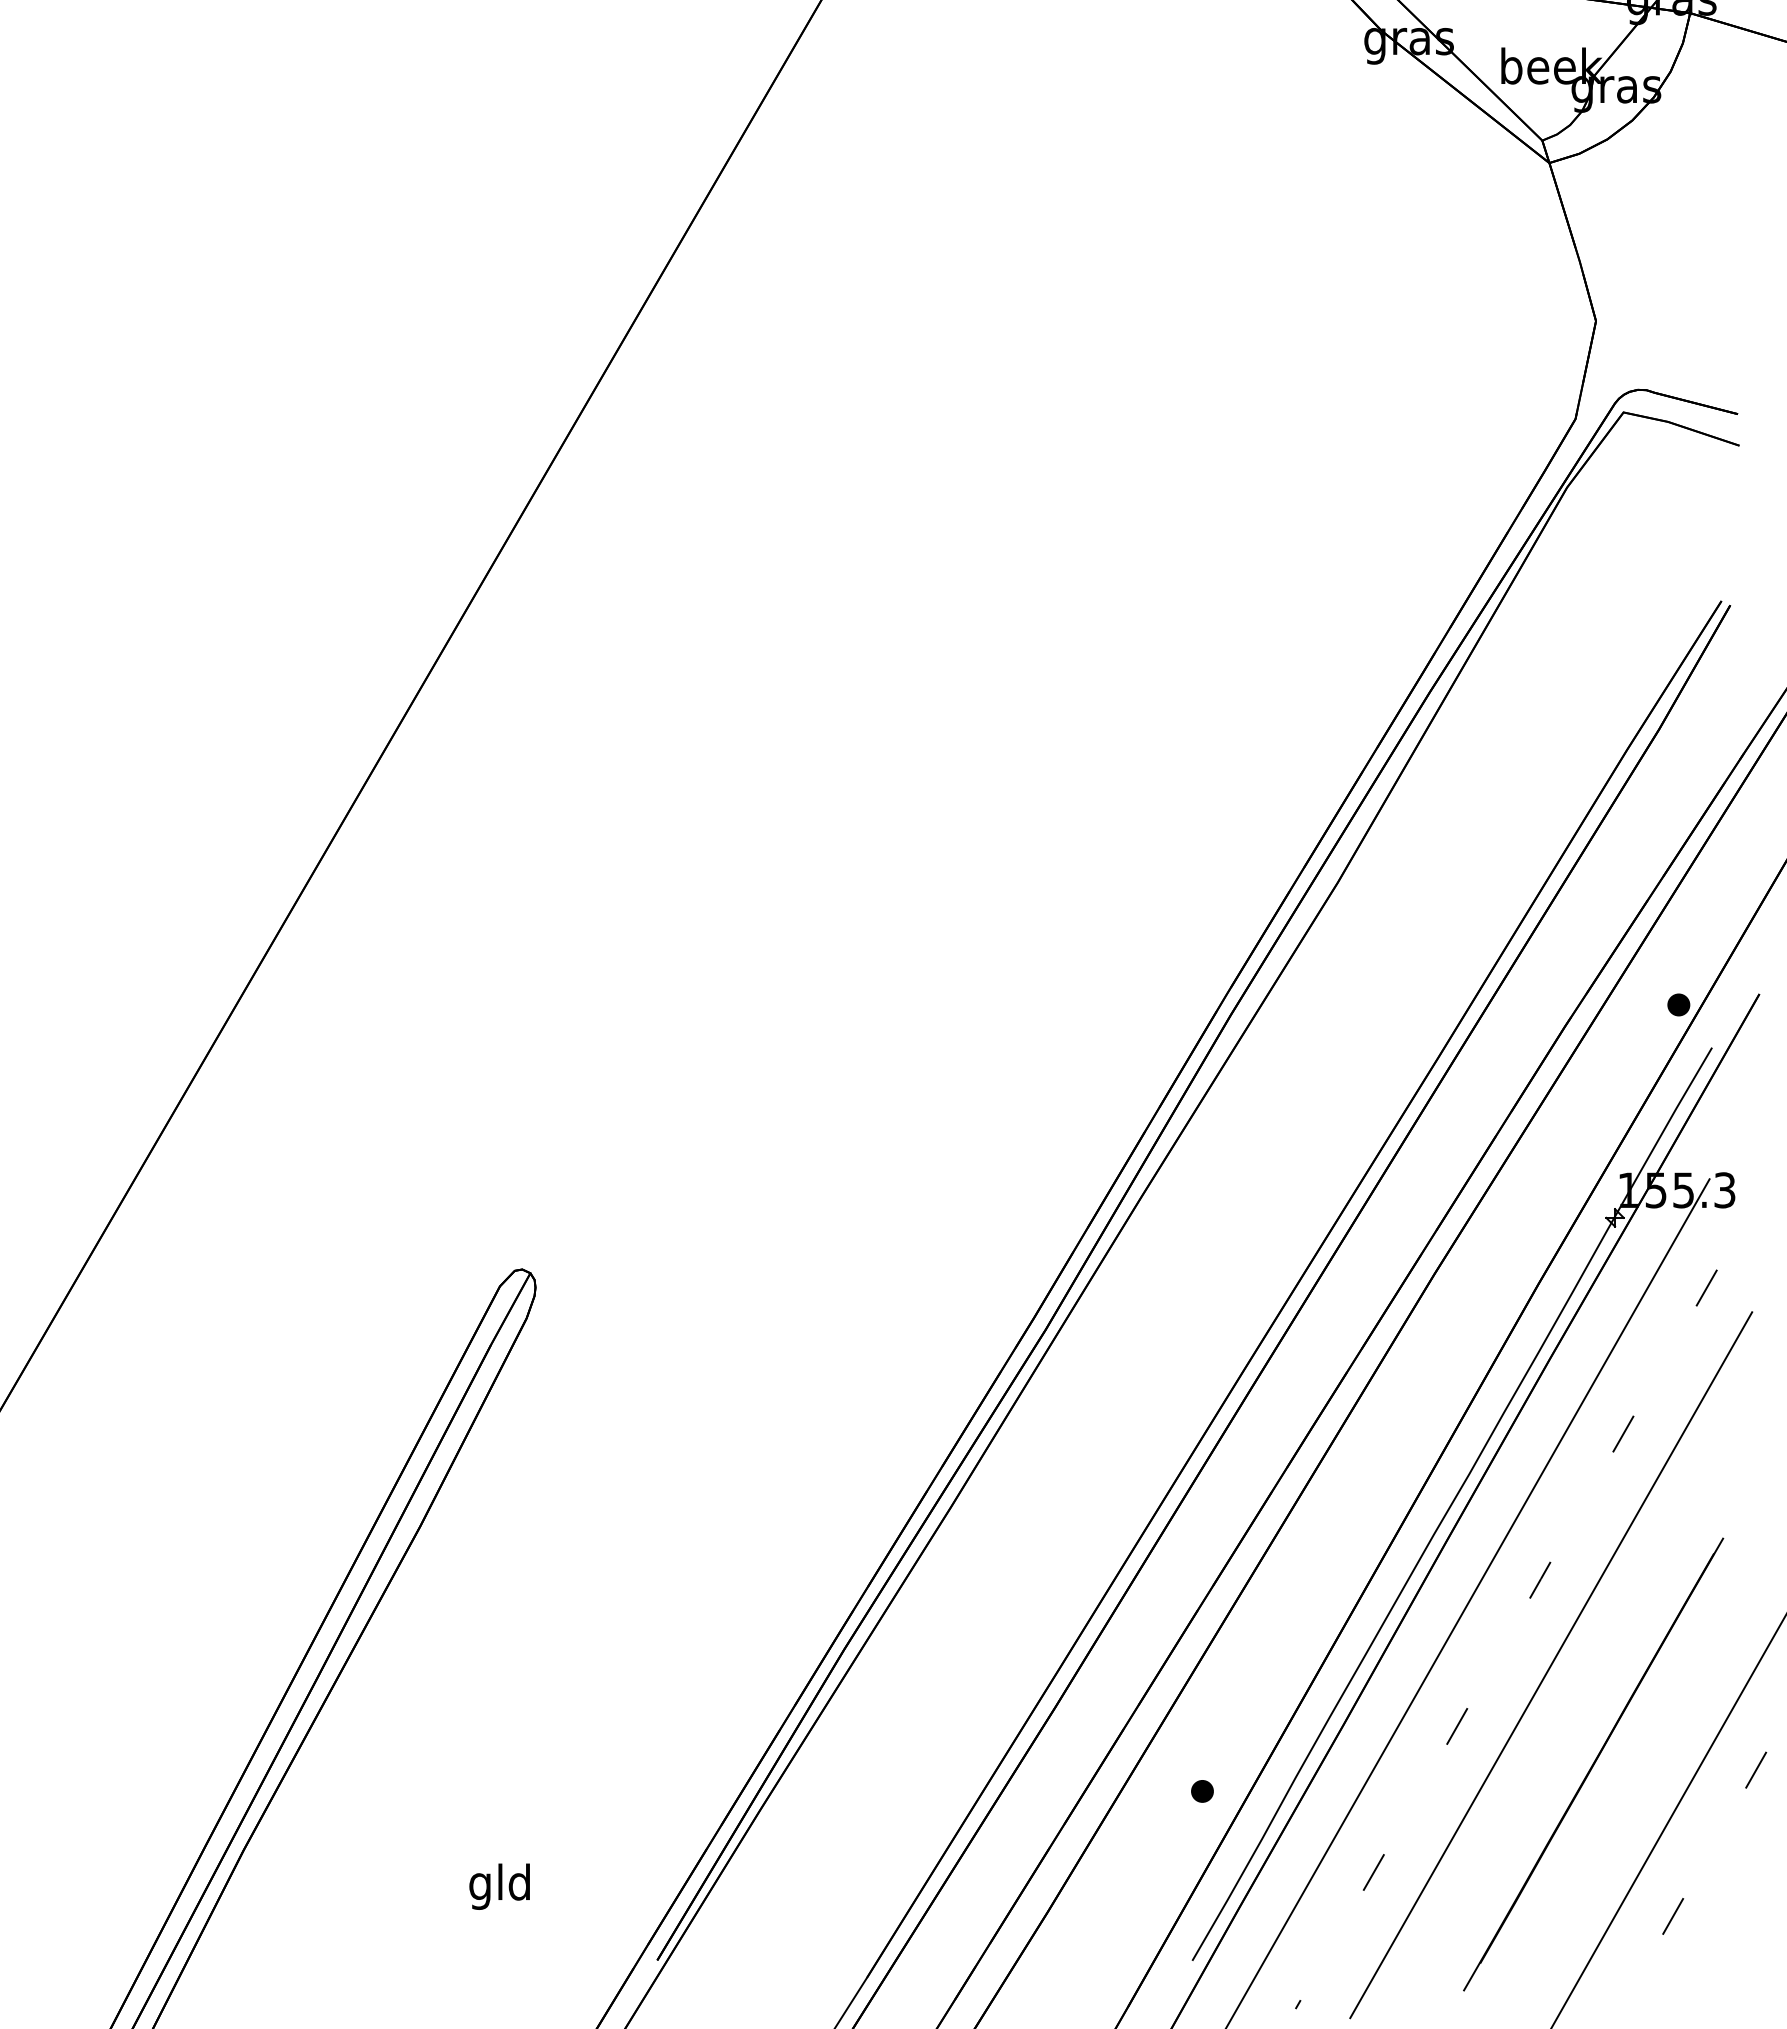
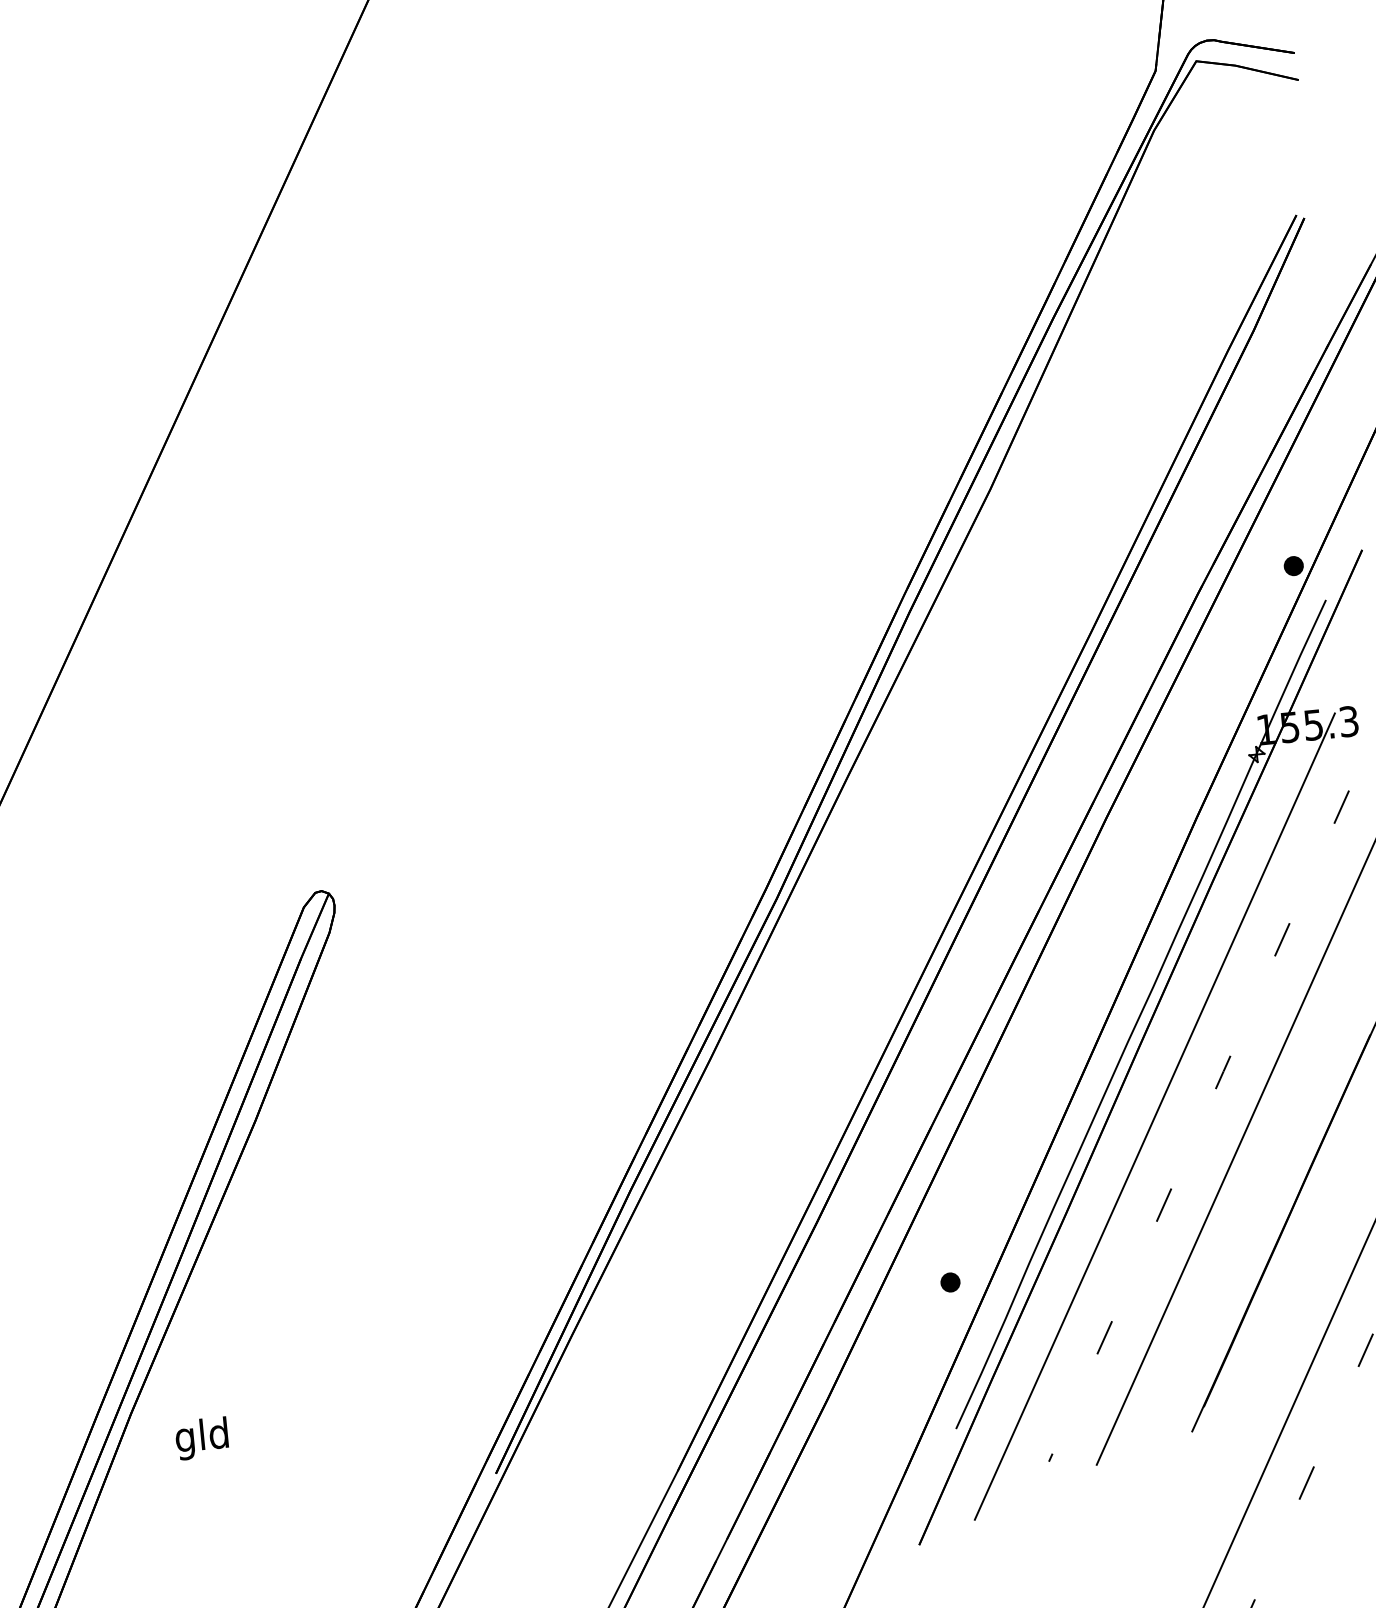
text: (499, 1886) -> (201, 1438), moved

